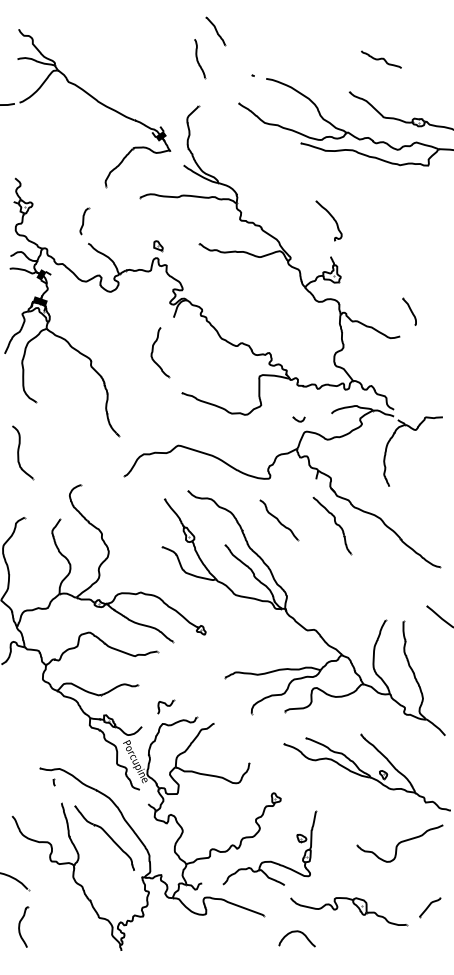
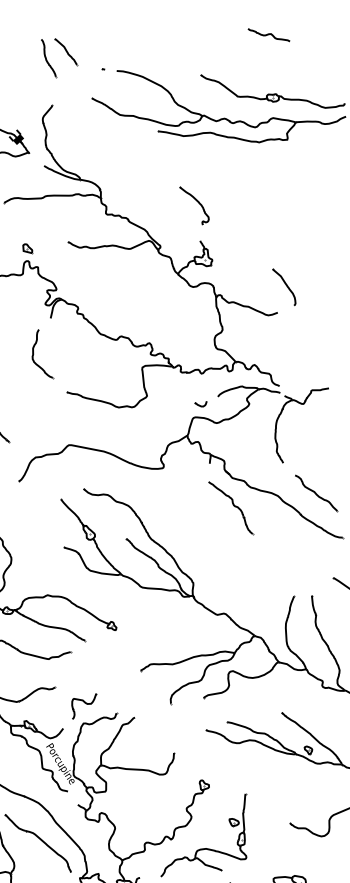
part: (215, 31) -> (65, 52), moved
curve: (381, 59) -> (269, 35), moved
part: (409, 311) -> (284, 286), size x1.43
part: (298, 419) -> (200, 404), moved
part: (279, 520) -> (316, 493), moved
part: (165, 706) -> (84, 705), size x1.67

